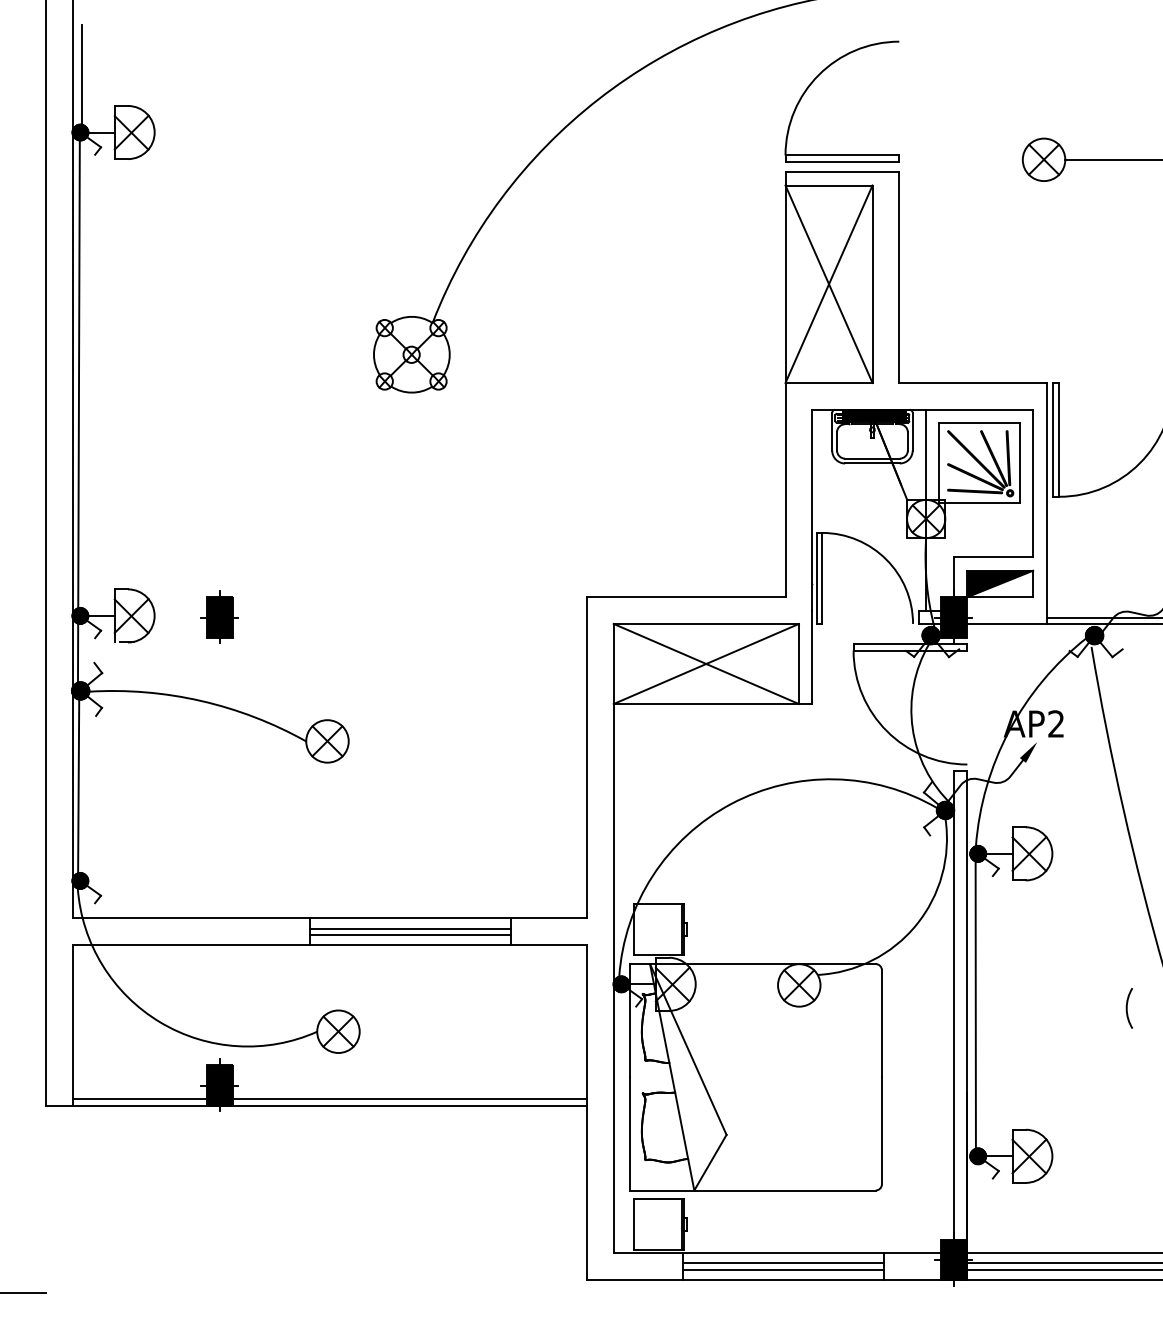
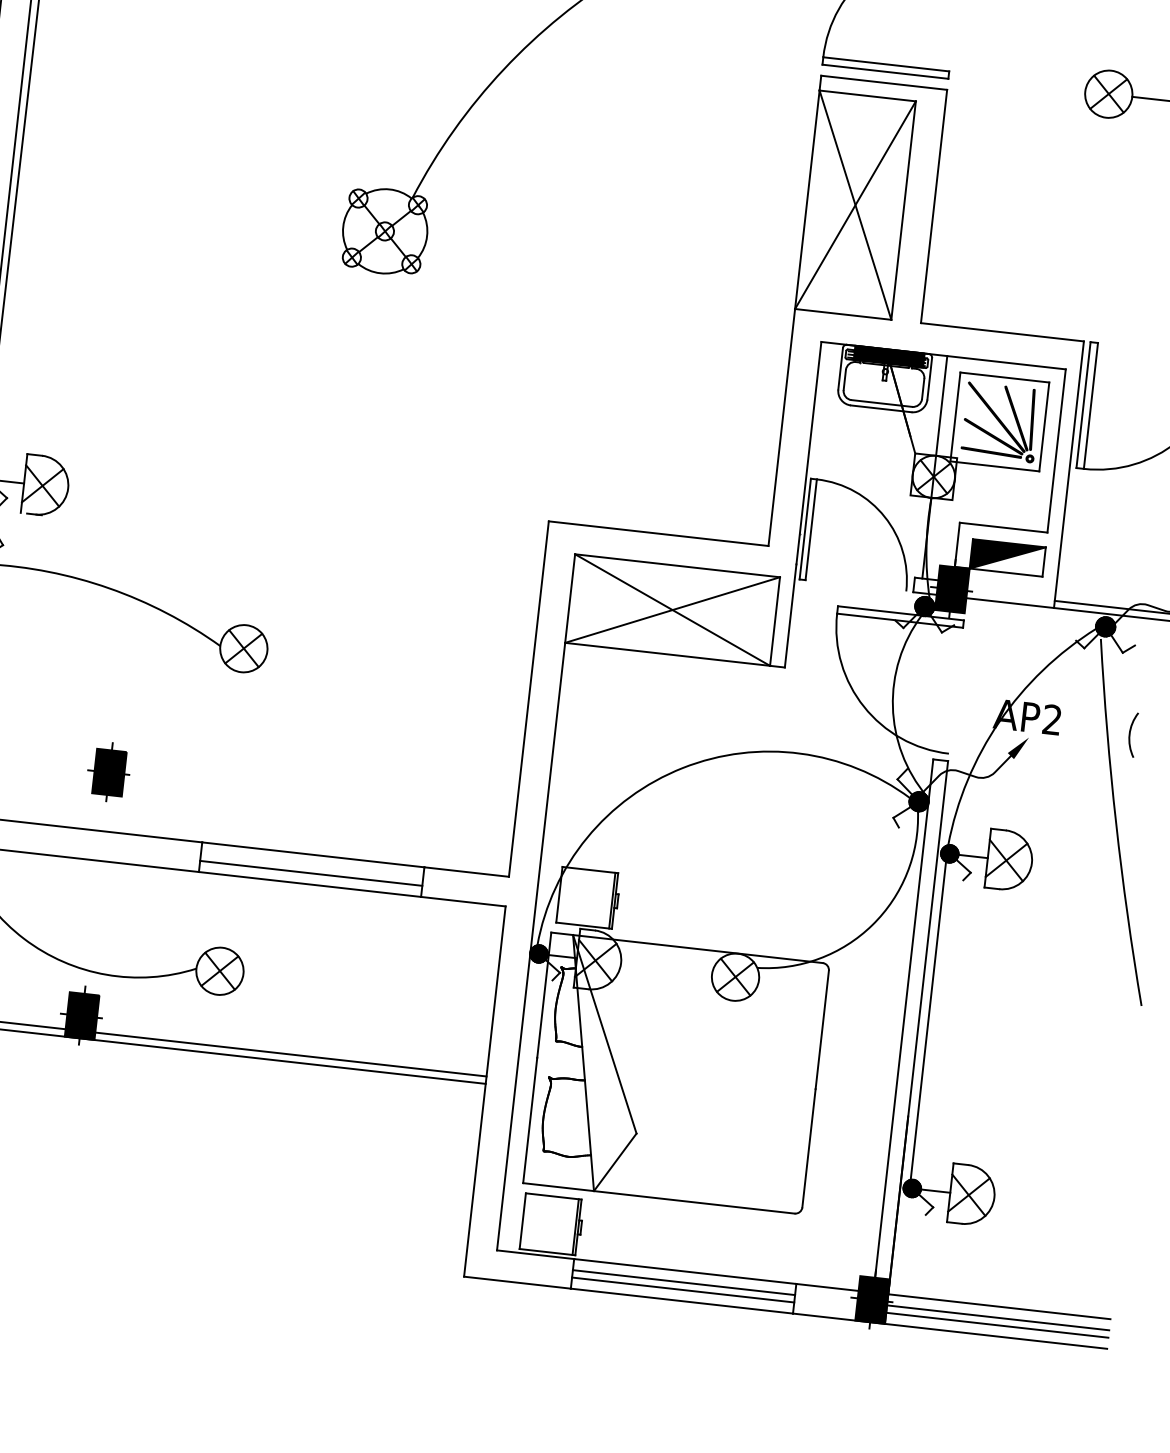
part: (219, 616) -> (109, 771), moved
line: (409, 928) -> (311, 865), removed
arc: (1127, 1008) -> (1130, 734), moved

